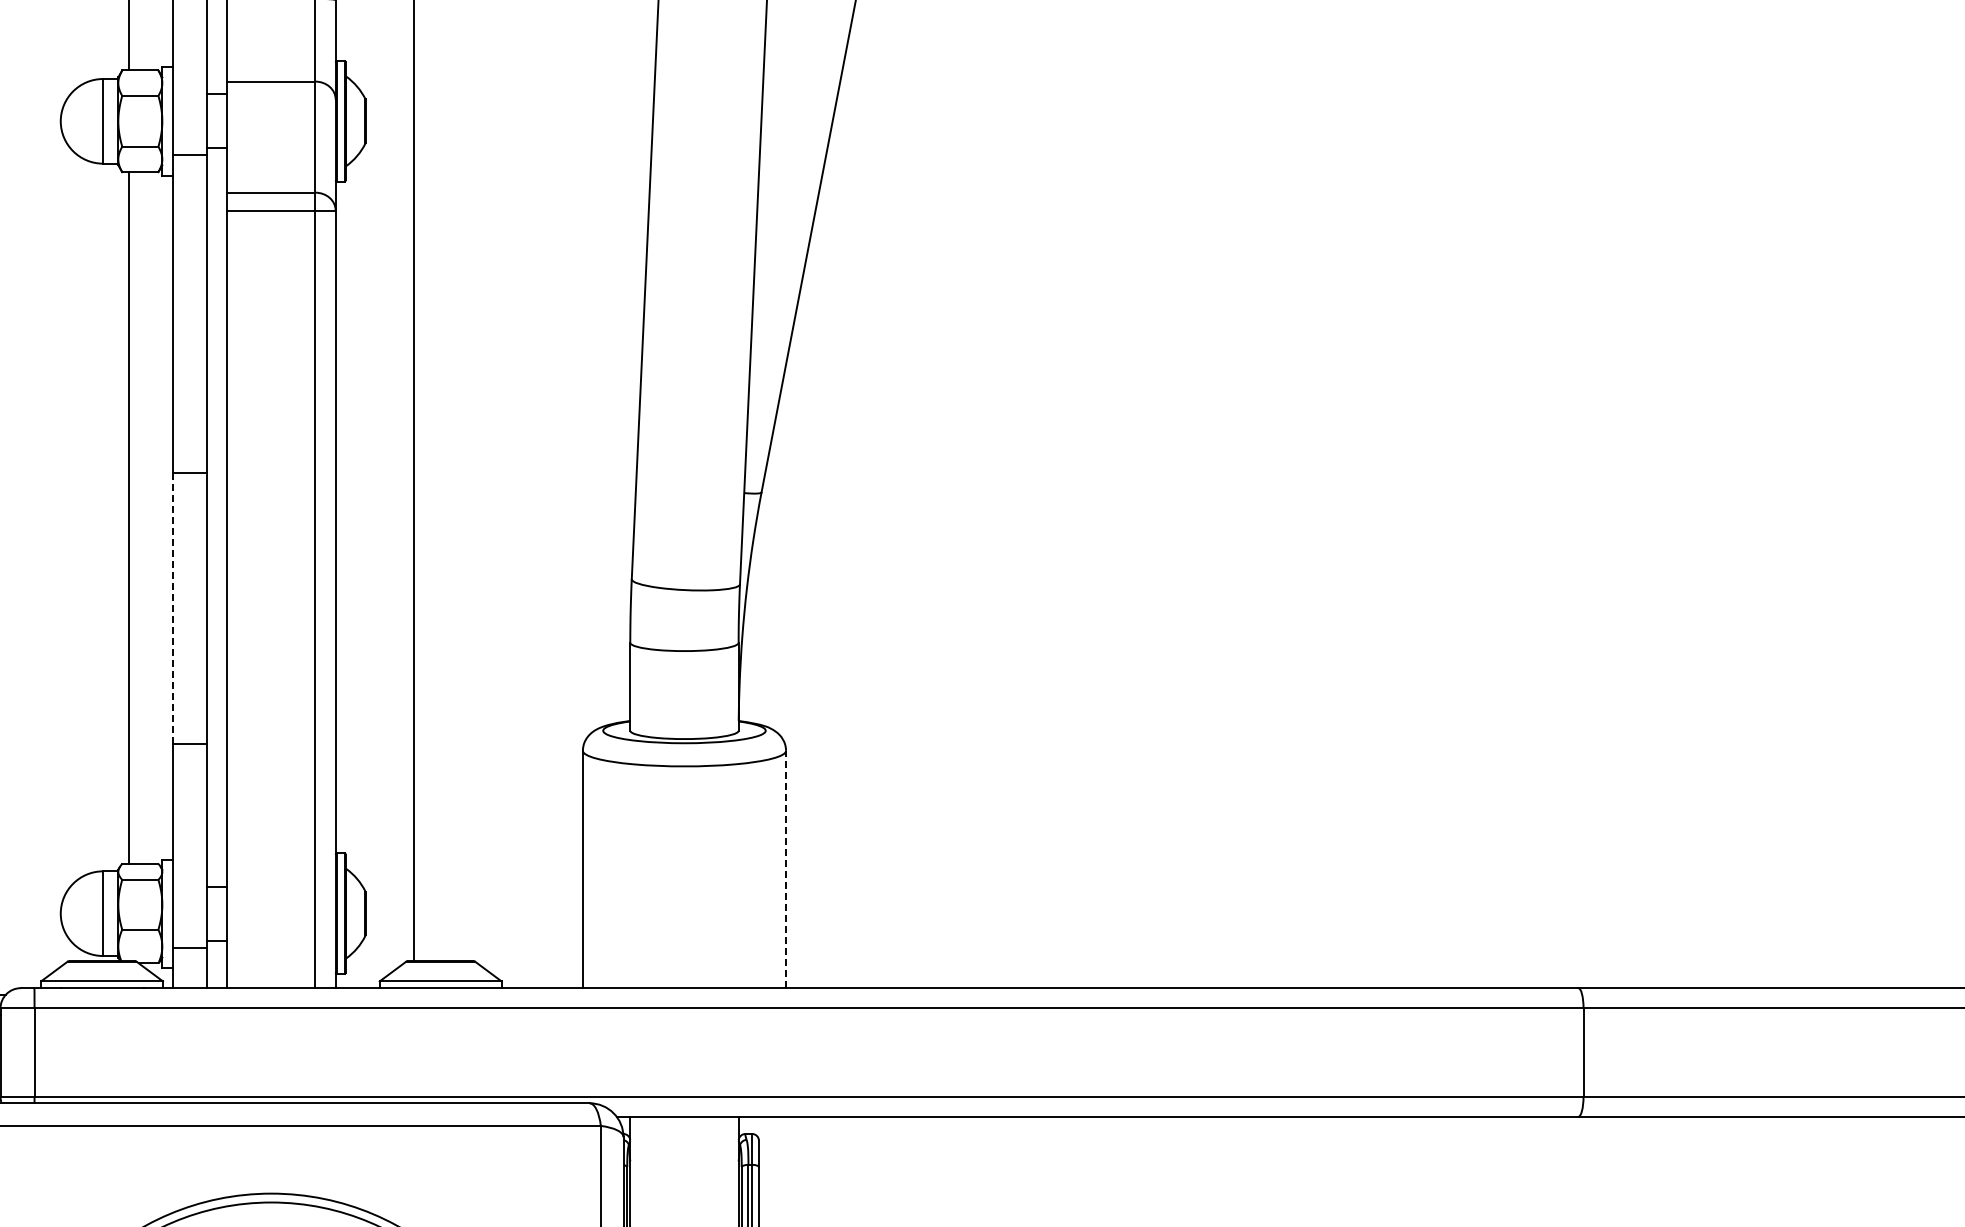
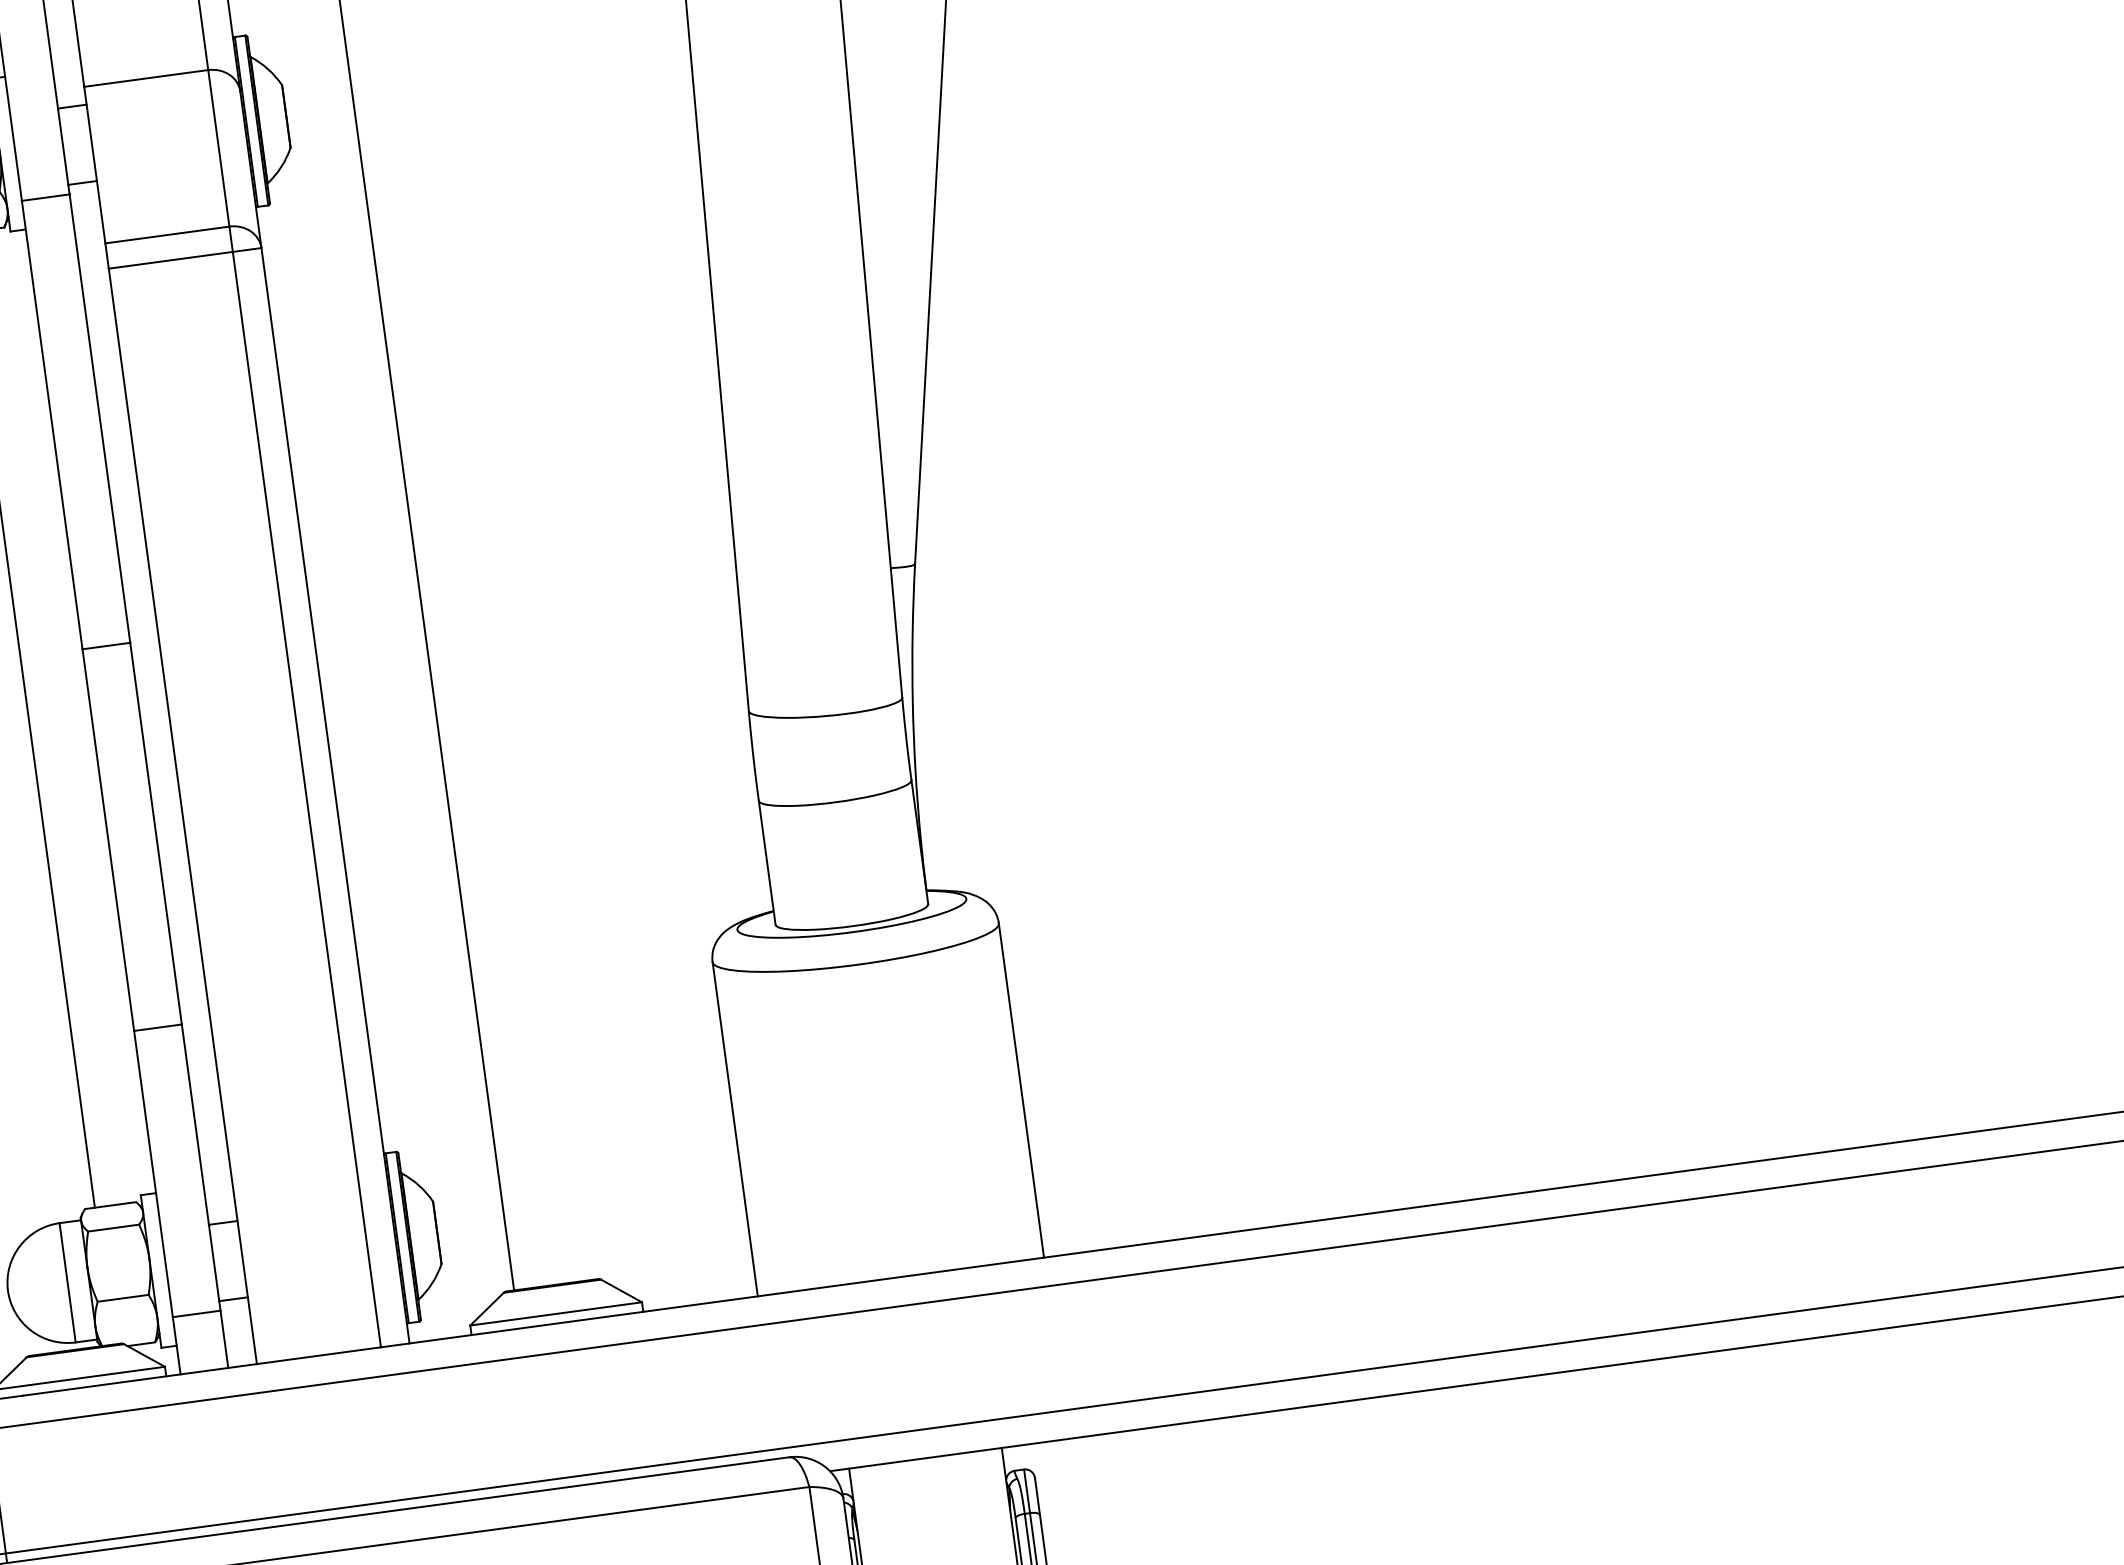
line: (173, 609) -> (108, 840), dashed -> solid
line: (786, 869) -> (1022, 1090), dashed -> solid

